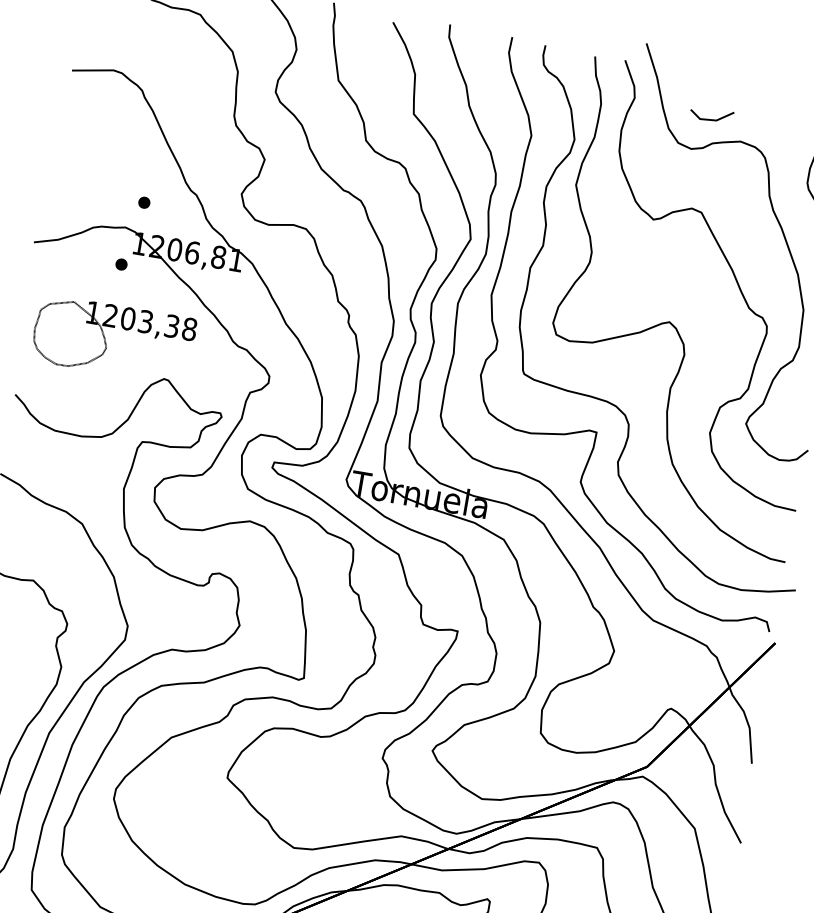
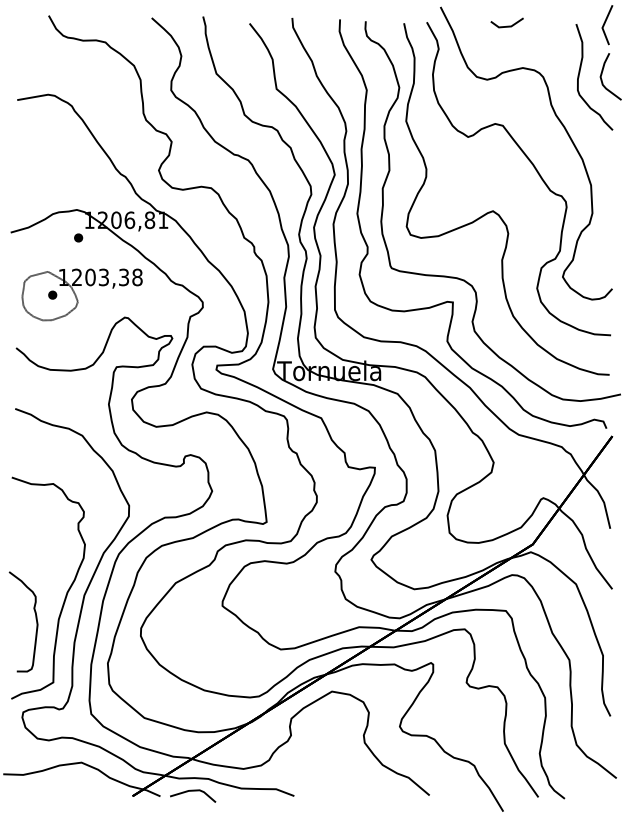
line: (710, 118) -> (506, 25), moved
part: (144, 201) -> (52, 294), moved

